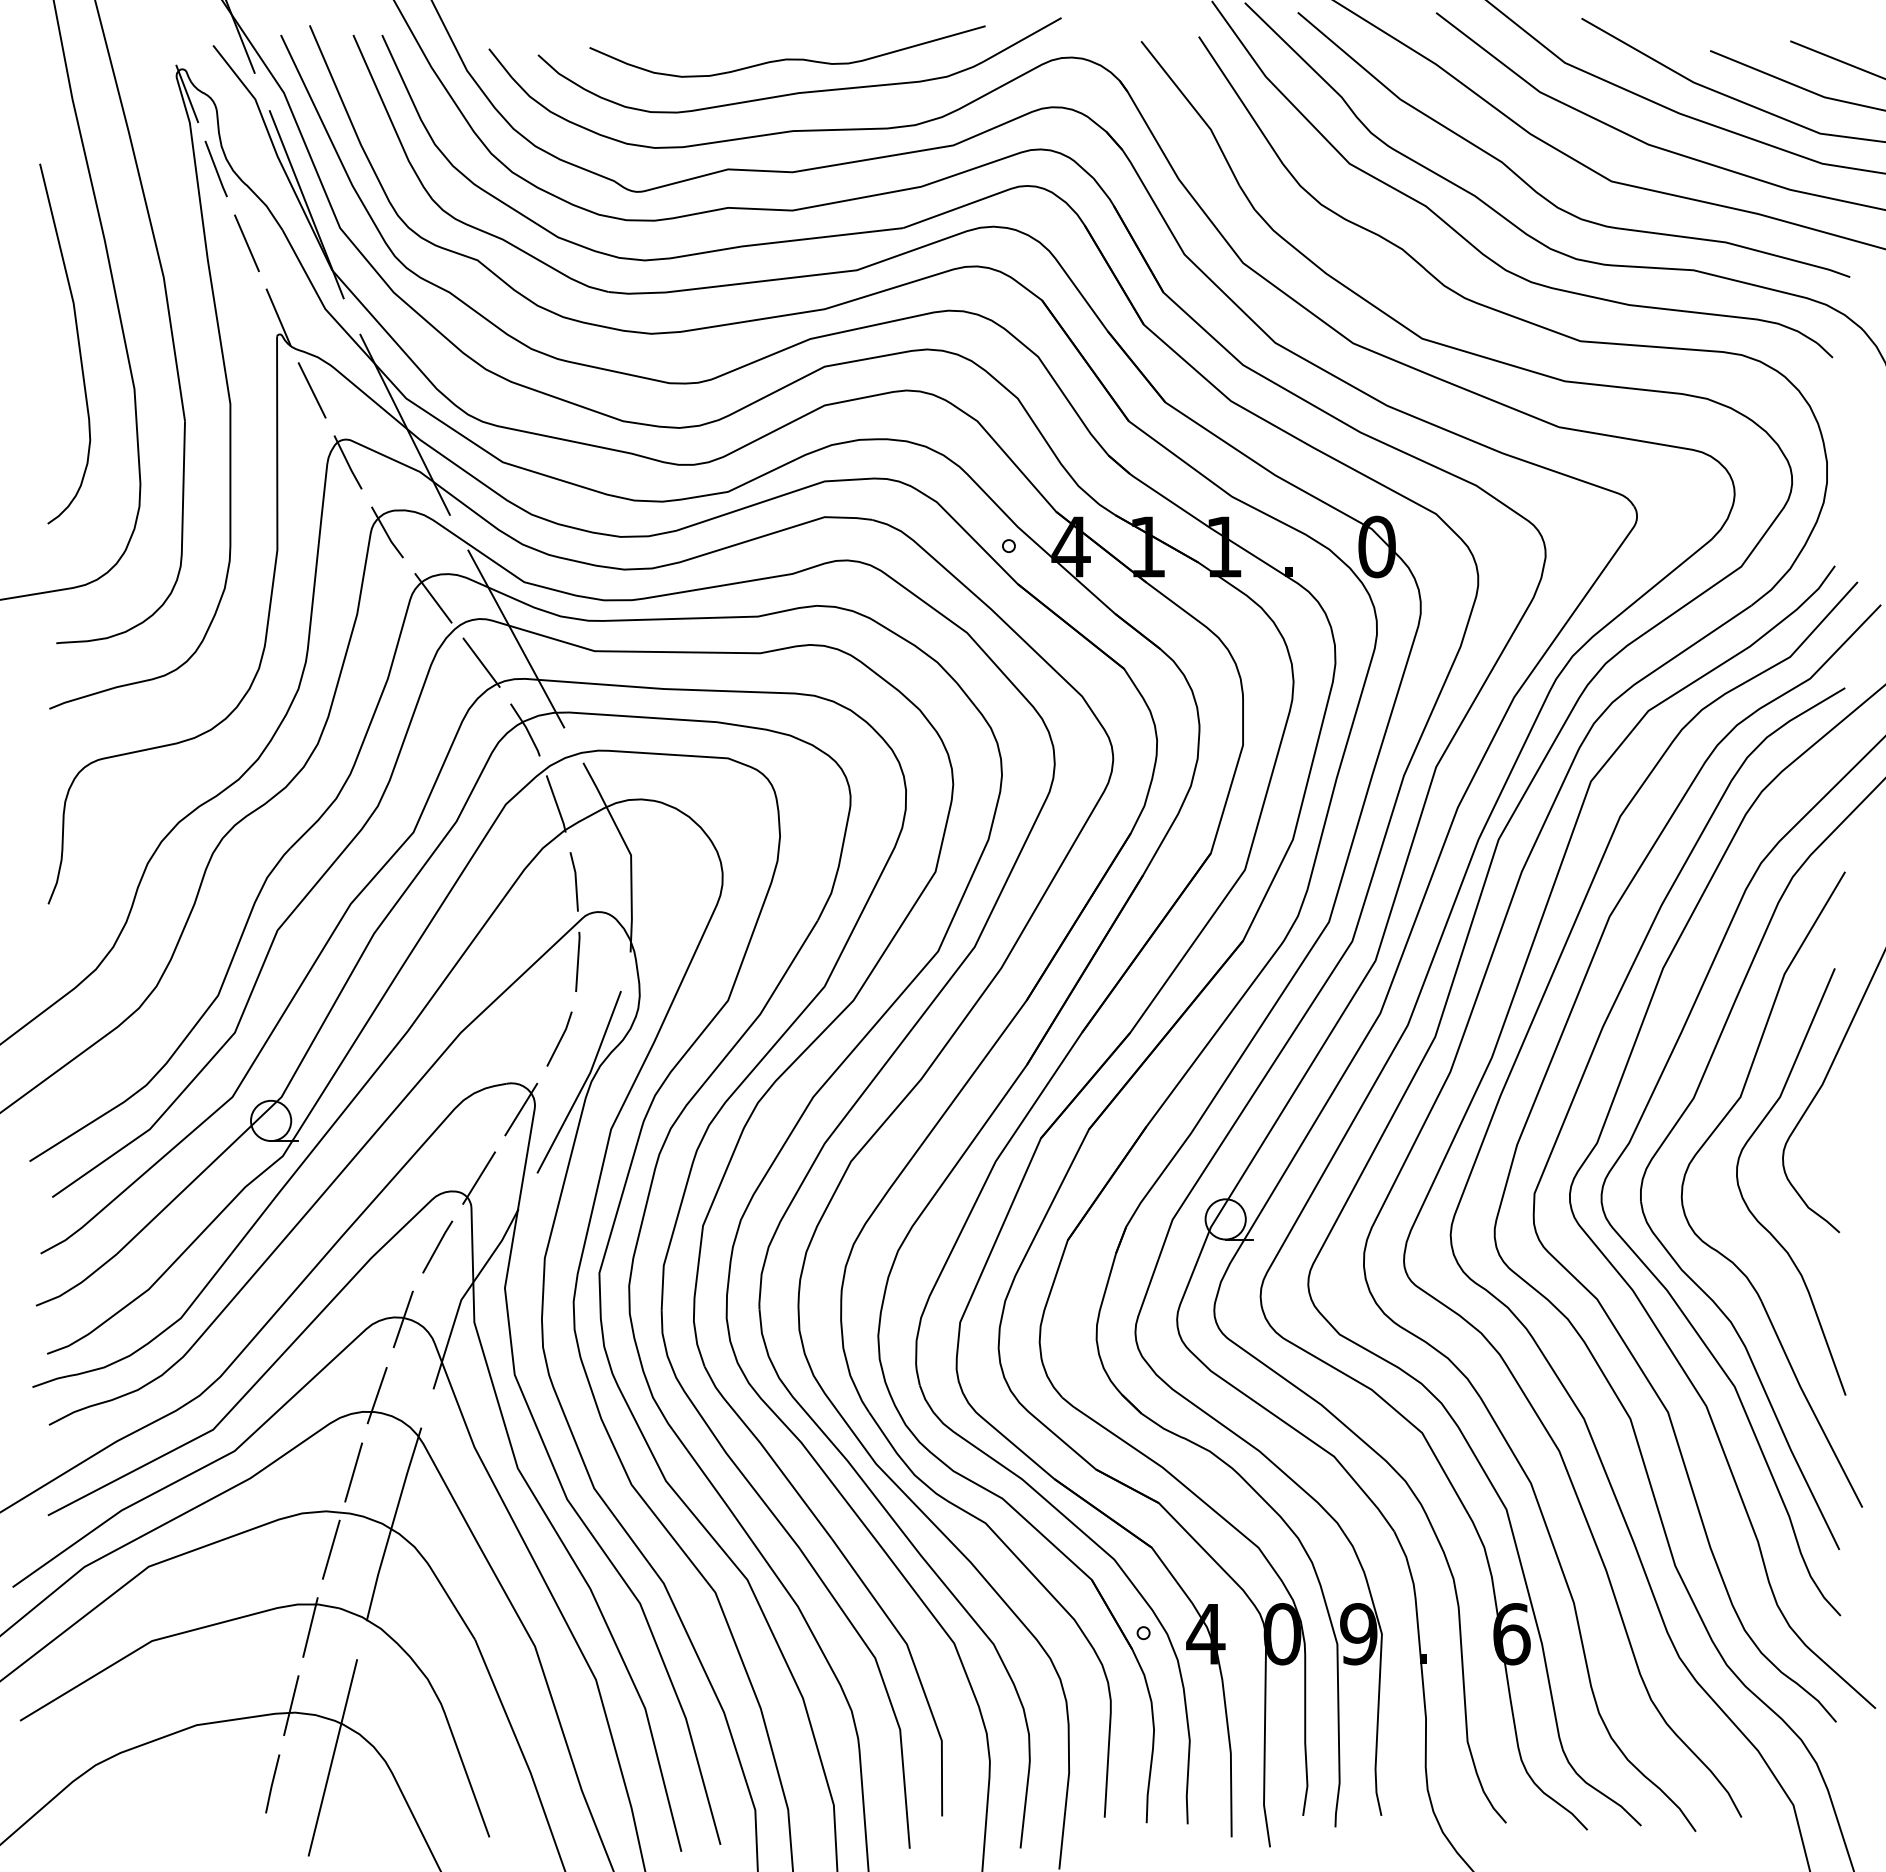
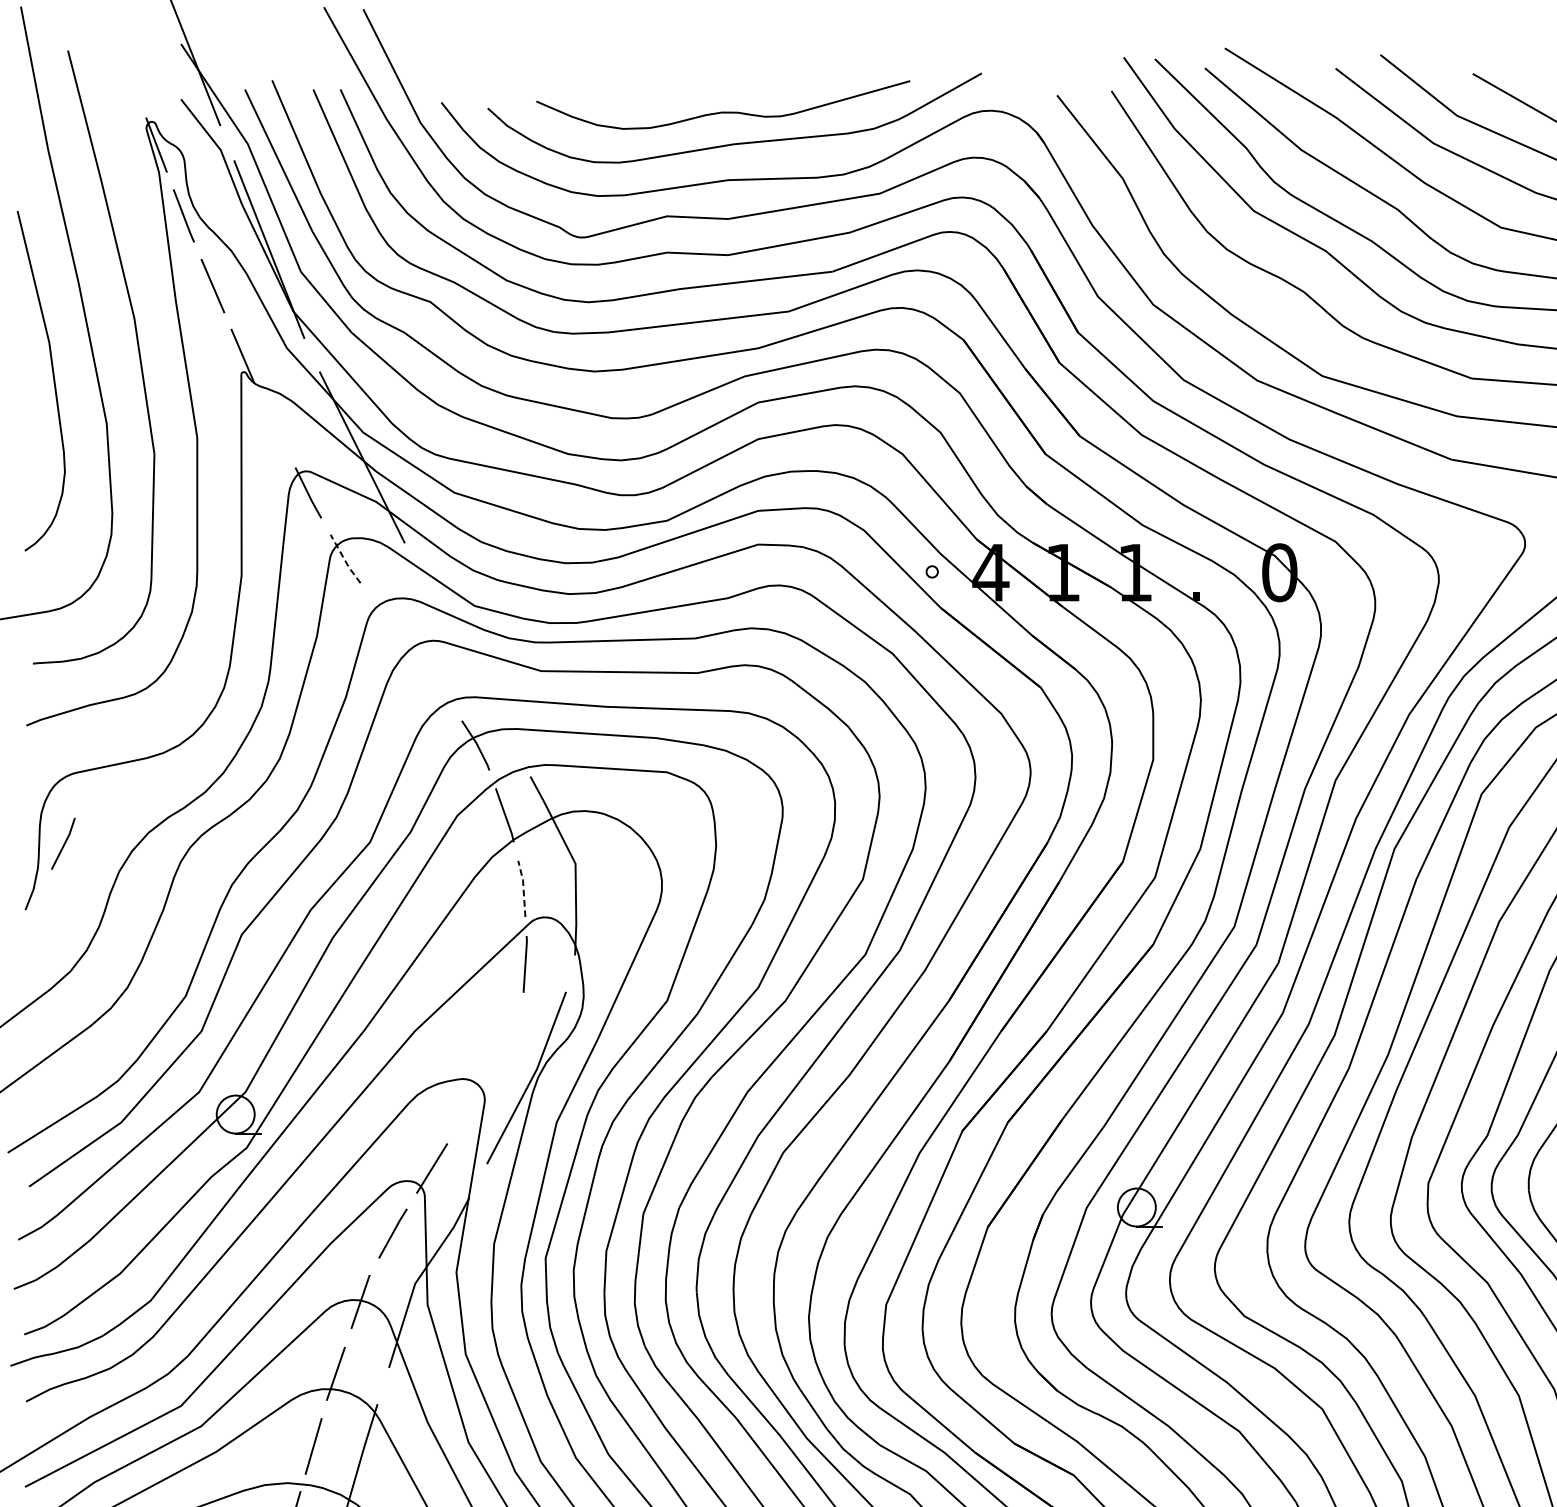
line: (311, 390) -> (273, 425), removed
line: (386, 533) -> (344, 560), solid -> dashed
line: (433, 598) -> (389, 621), removed
line: (516, 638) -> (467, 659), removed
line: (481, 662) -> (434, 681), removed
line: (575, 880) -> (523, 887), solid -> dashed
line: (560, 1038) -> (64, 843), moved
line: (521, 1109) -> (472, 1103), removed

